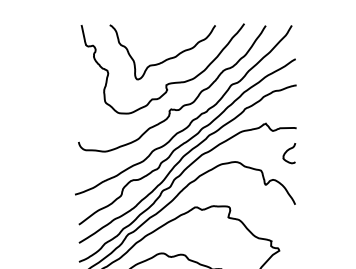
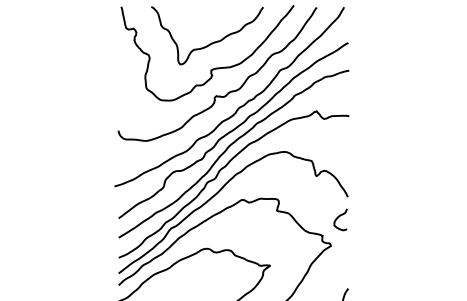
curve: (288, 151) -> (339, 217), moved

